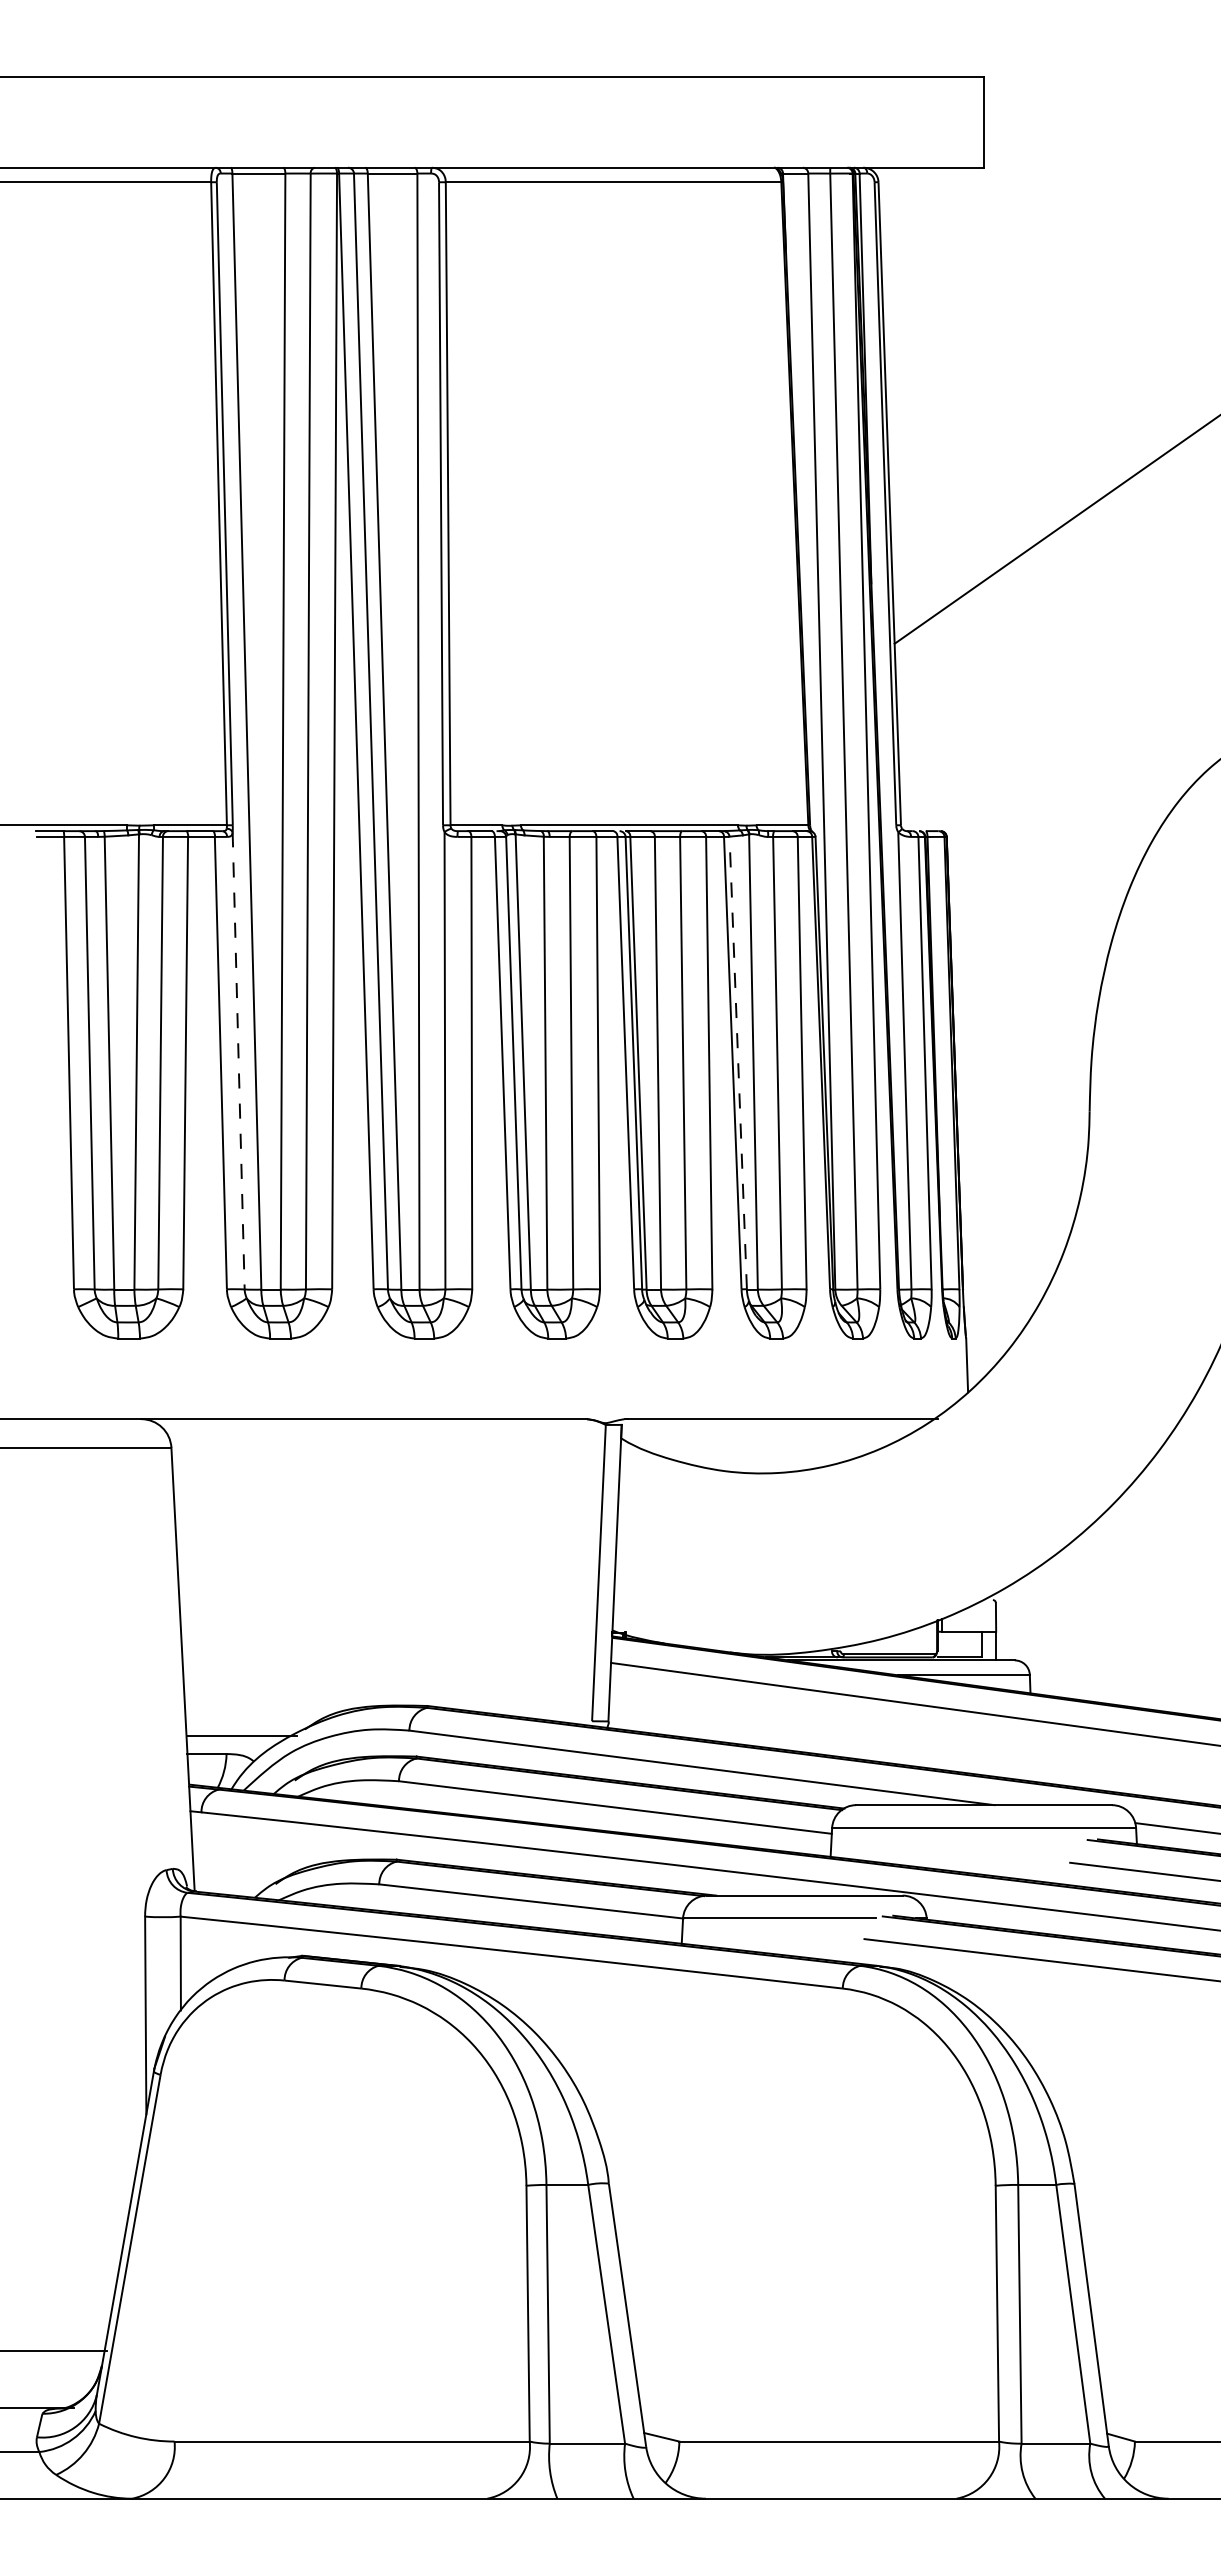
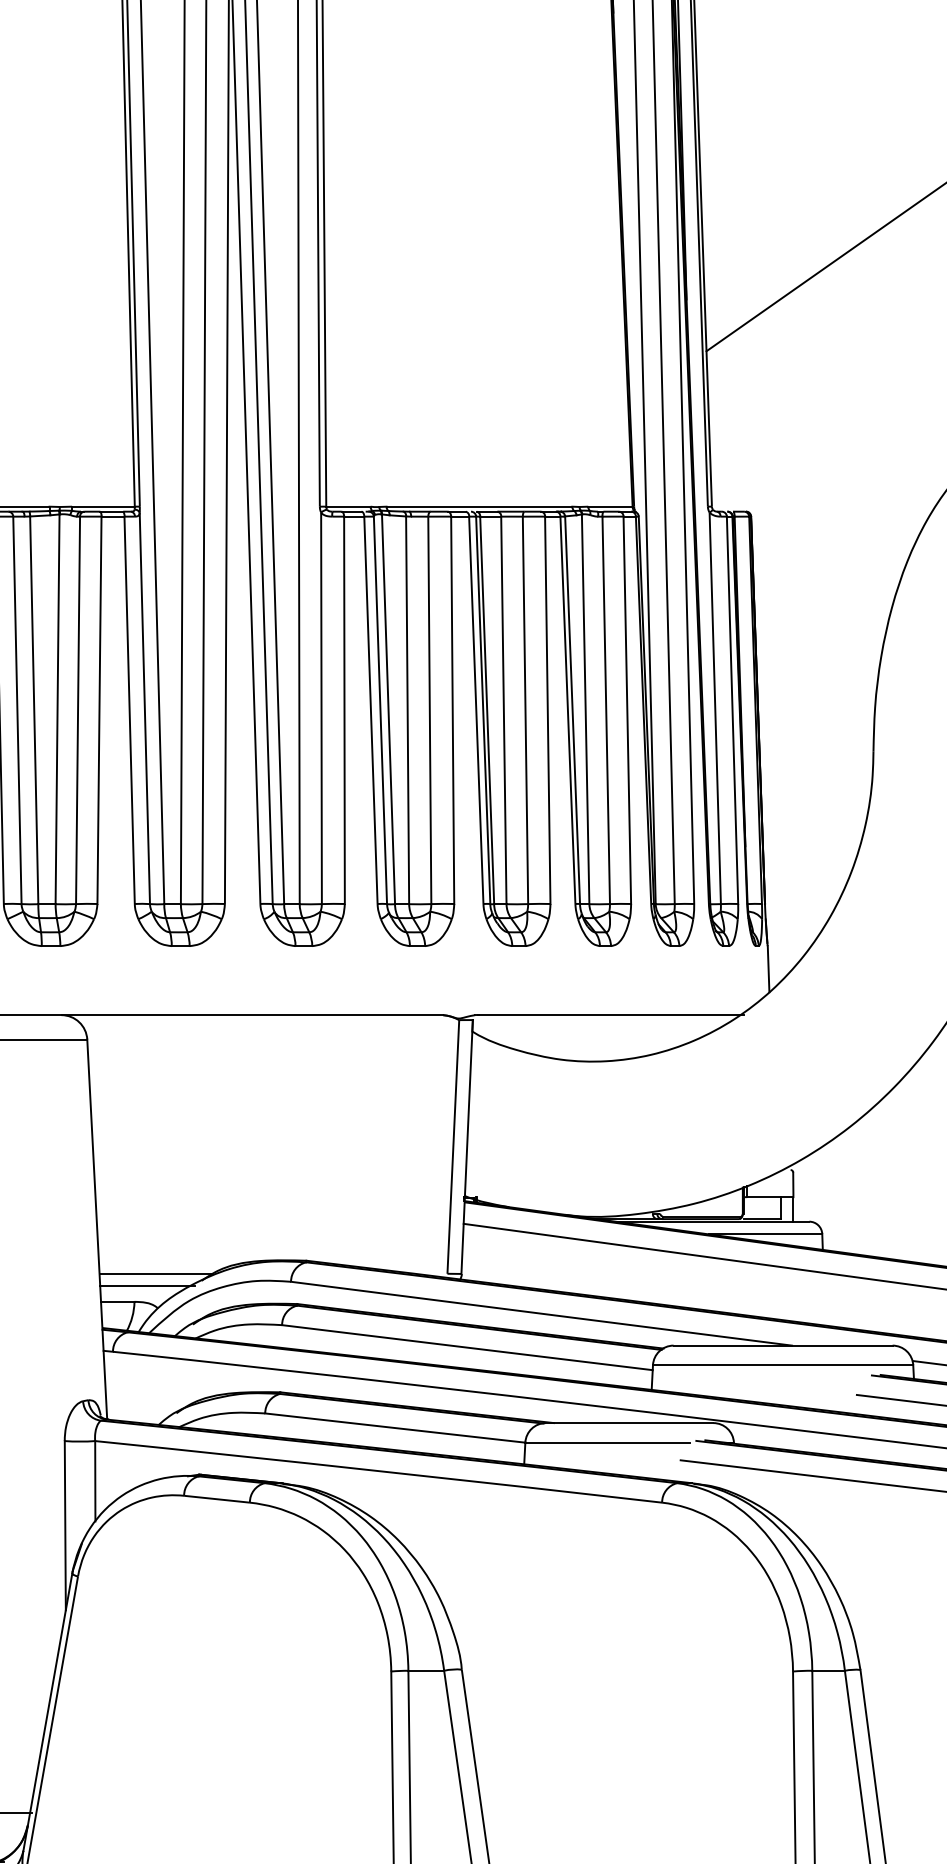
line: (238, 1062) -> (144, 709), dashed -> solid
line: (738, 1062) -> (572, 709), dashed -> solid
line: (251, 1721) -> (155, 1274), added

